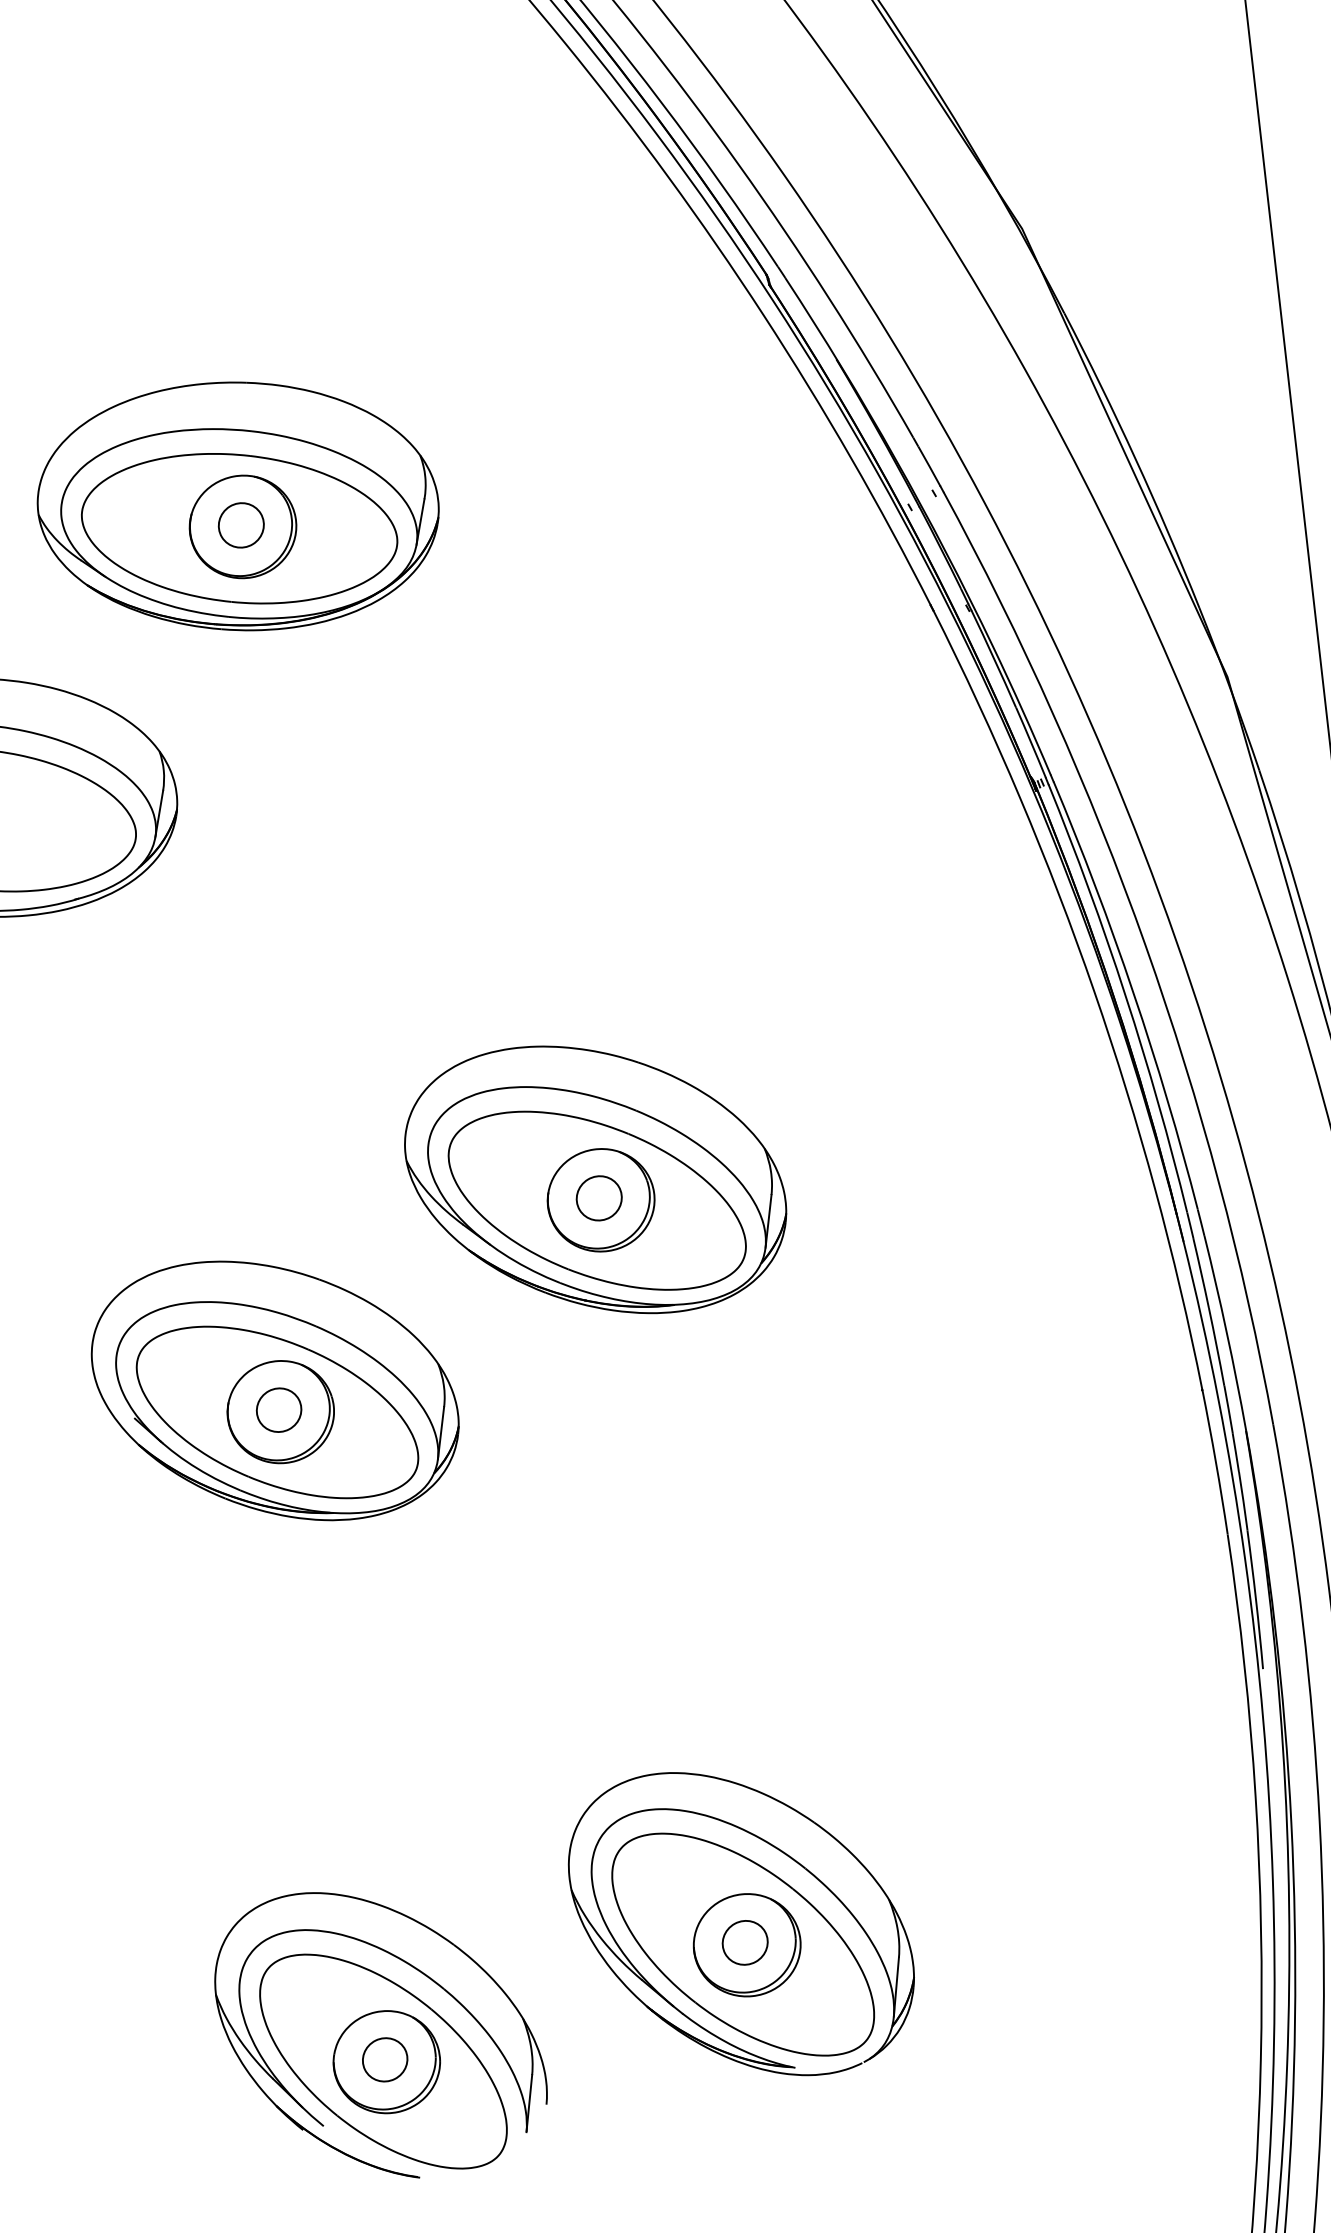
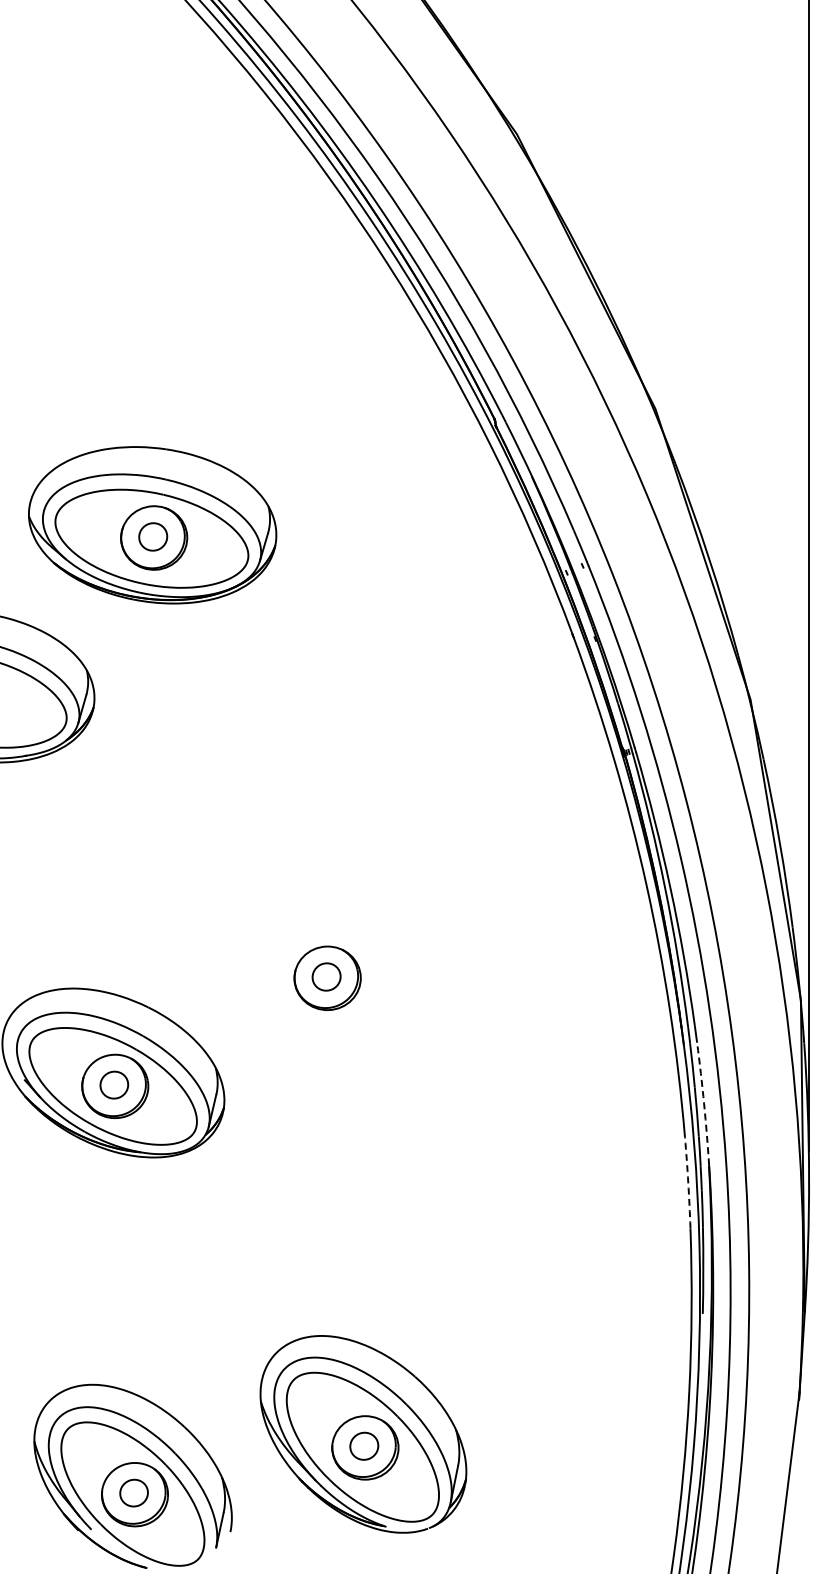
part: (595, 1180) -> (325, 965), removed
arc: (1227, 1331) -> (704, 1103), solid -> dashed
arc: (1216, 1461) -> (688, 1182), solid -> dashed

